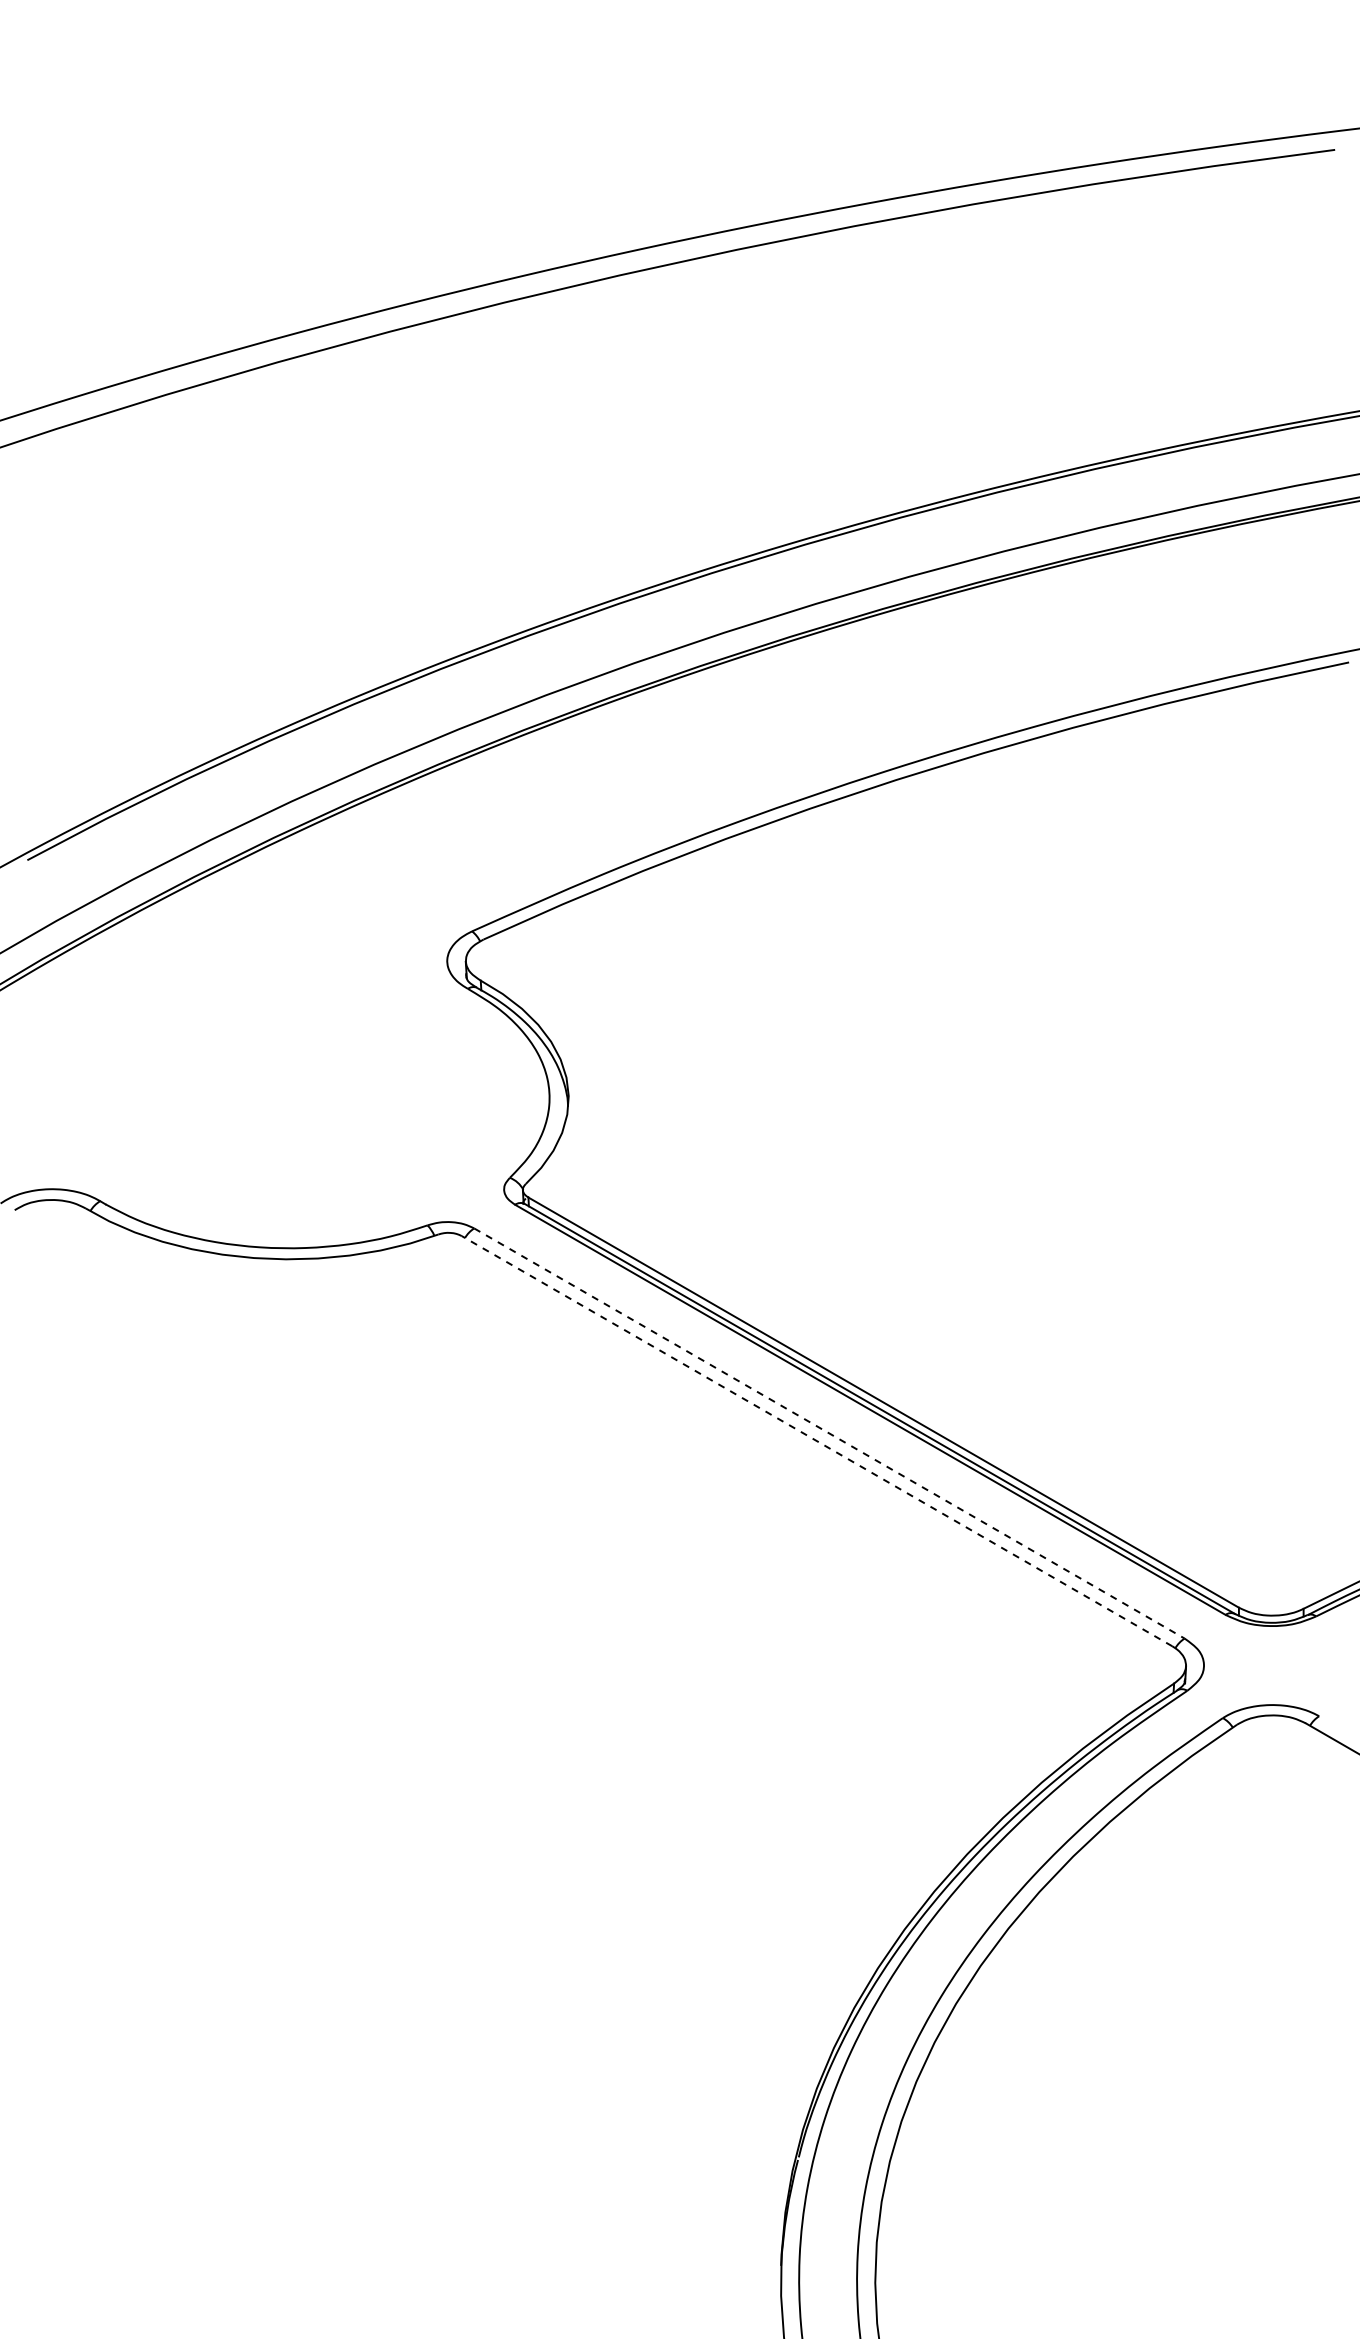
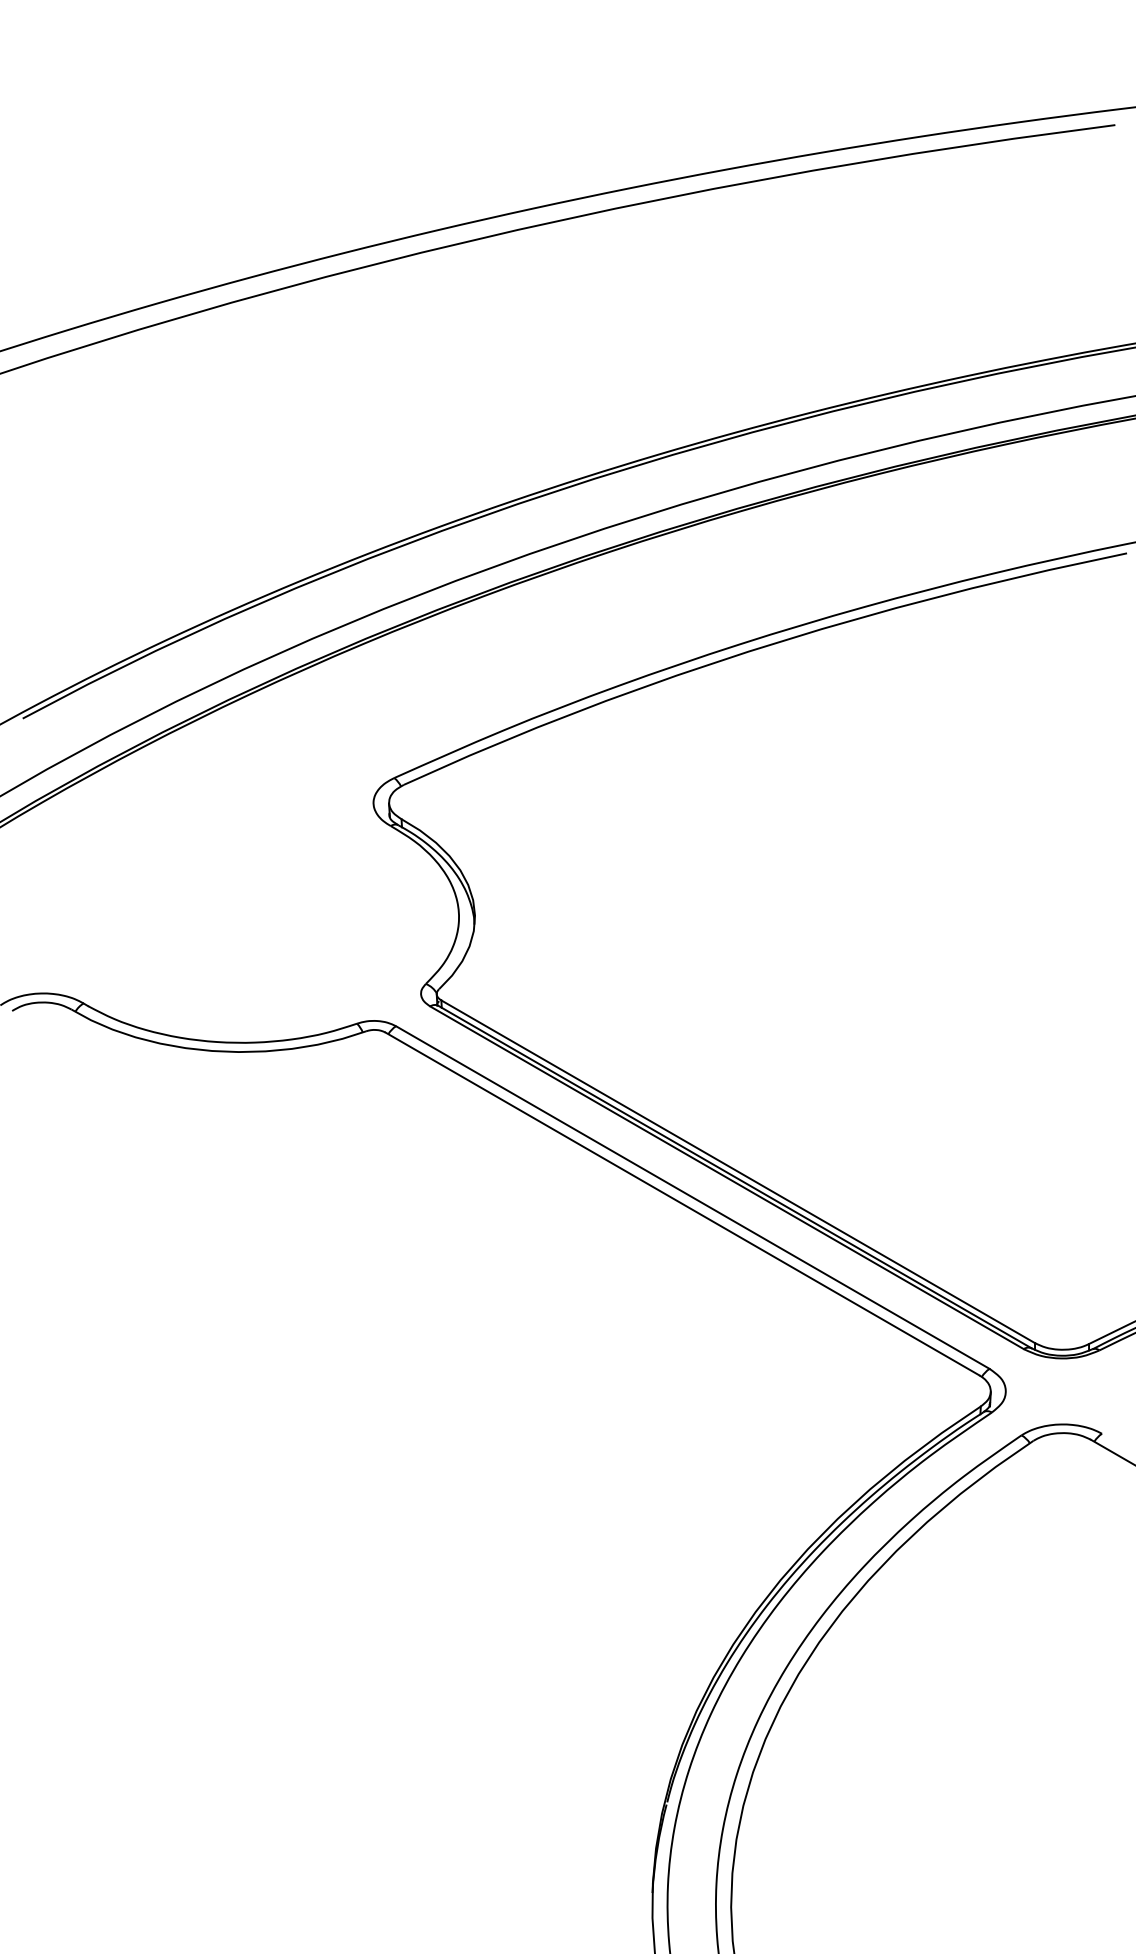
line: (829, 1433) -> (692, 1197), dashed -> solid
line: (816, 1440) -> (682, 1203), dashed -> solid

